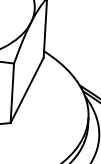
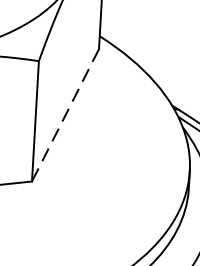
line: (27, 90) -> (66, 115), solid -> dashed

